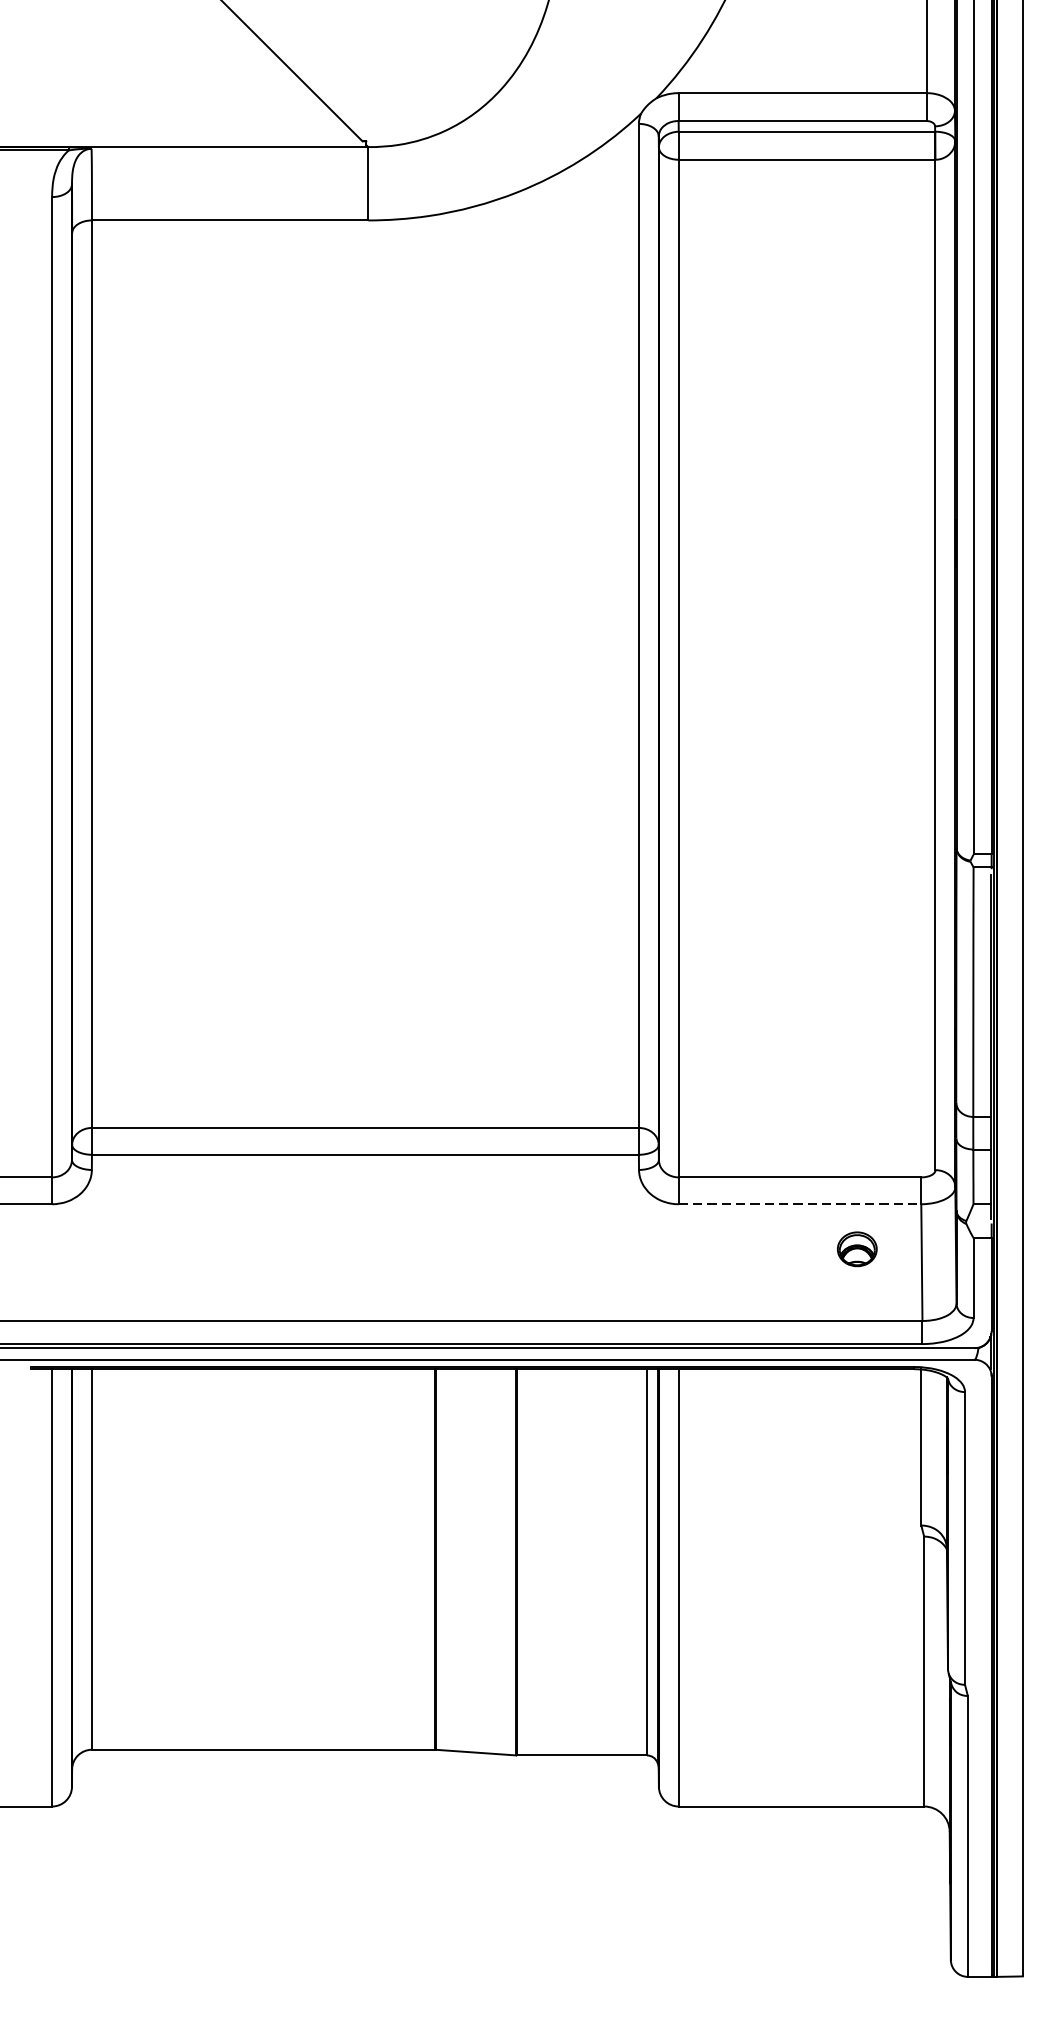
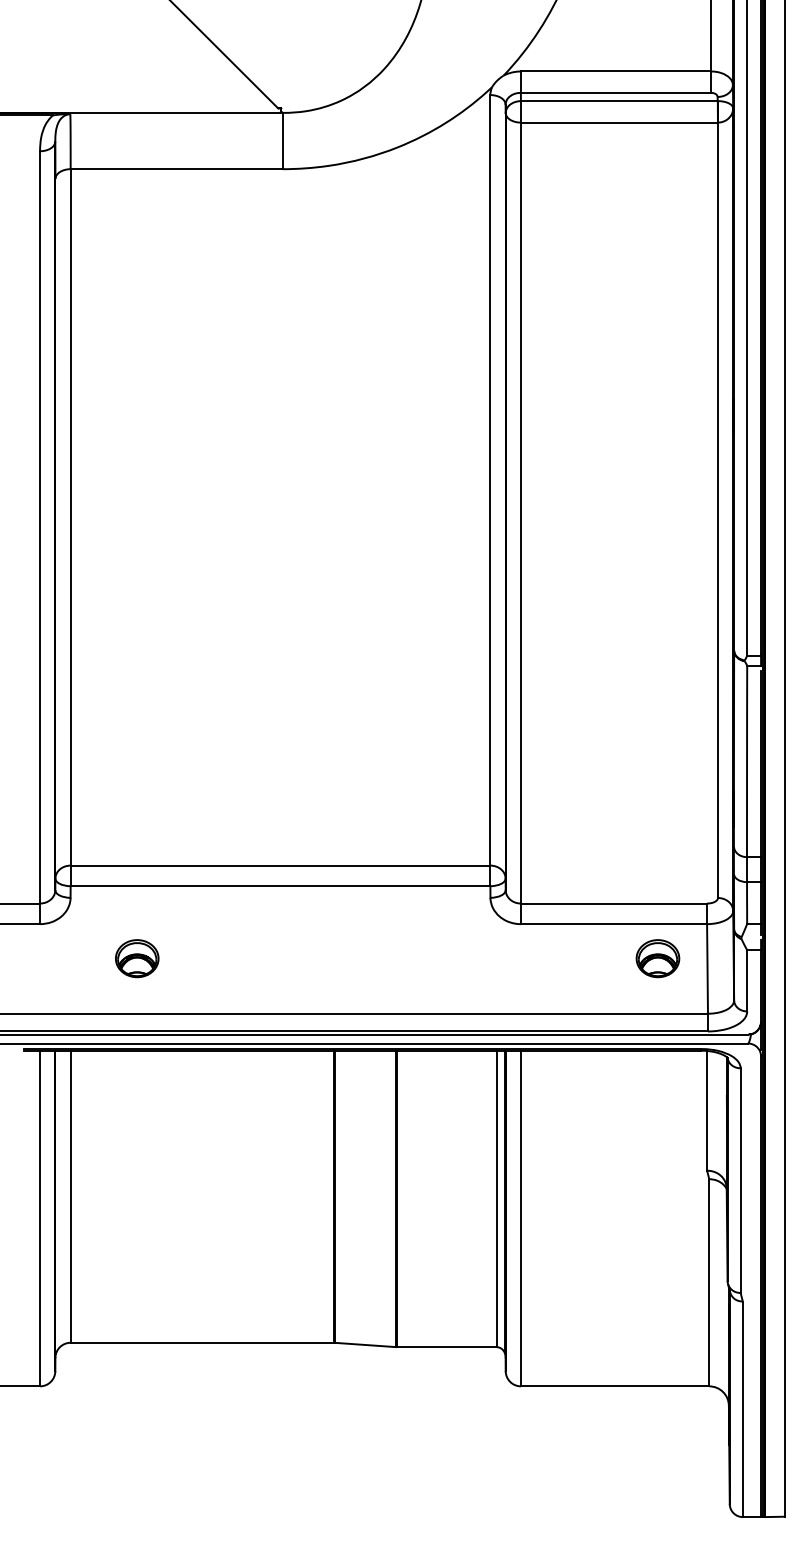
line: (800, 1204) -> (614, 924), dashed -> solid
part: (179, 1248) -> (137, 958), added
part: (856, 1248) -> (657, 958), size x1.43

